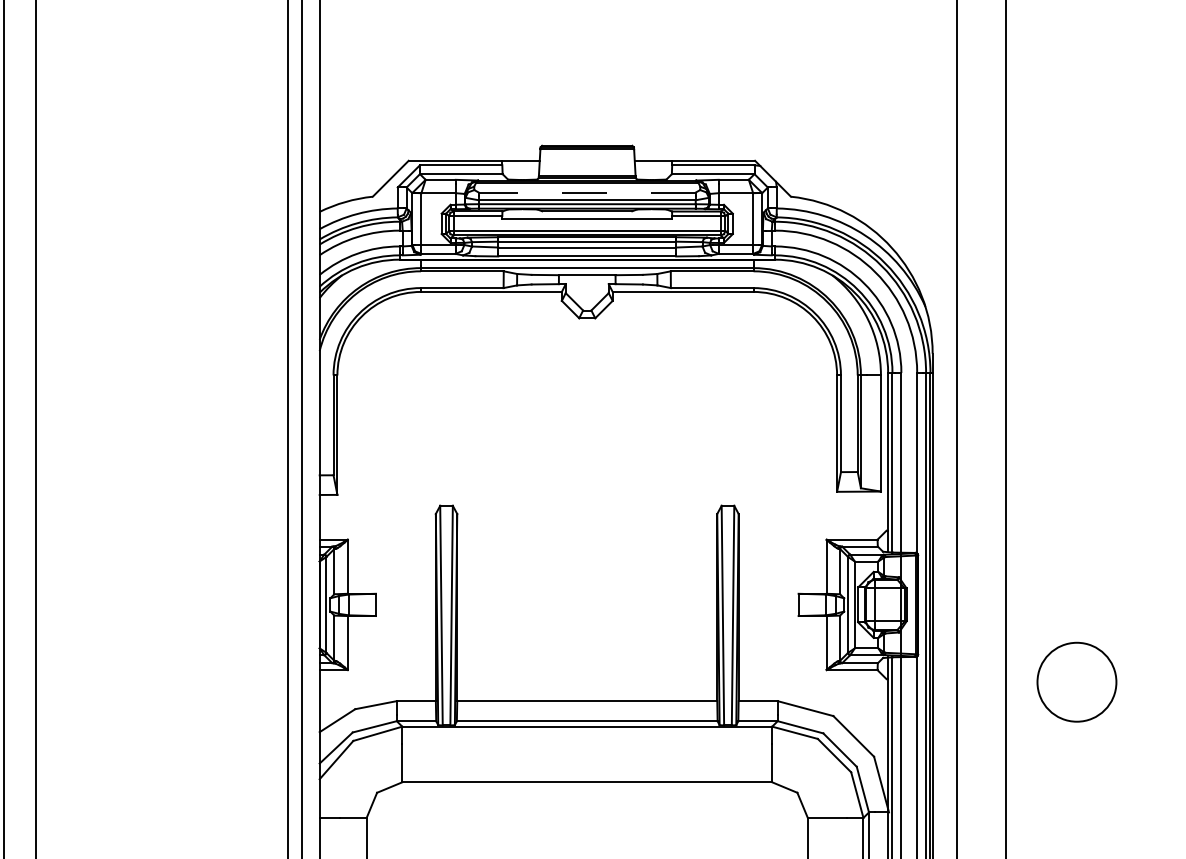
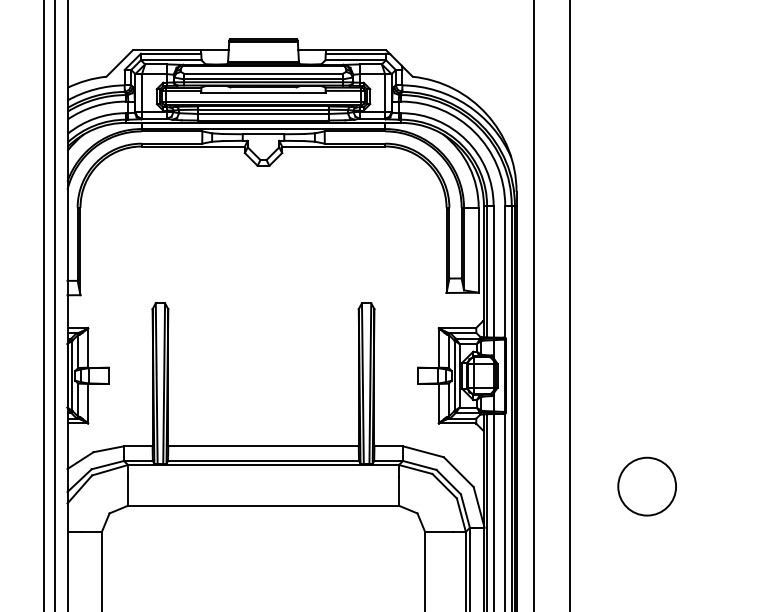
line: (586, 192) -> (262, 73), dashed -> solid
circle: (1076, 681) -> (646, 486), moved

